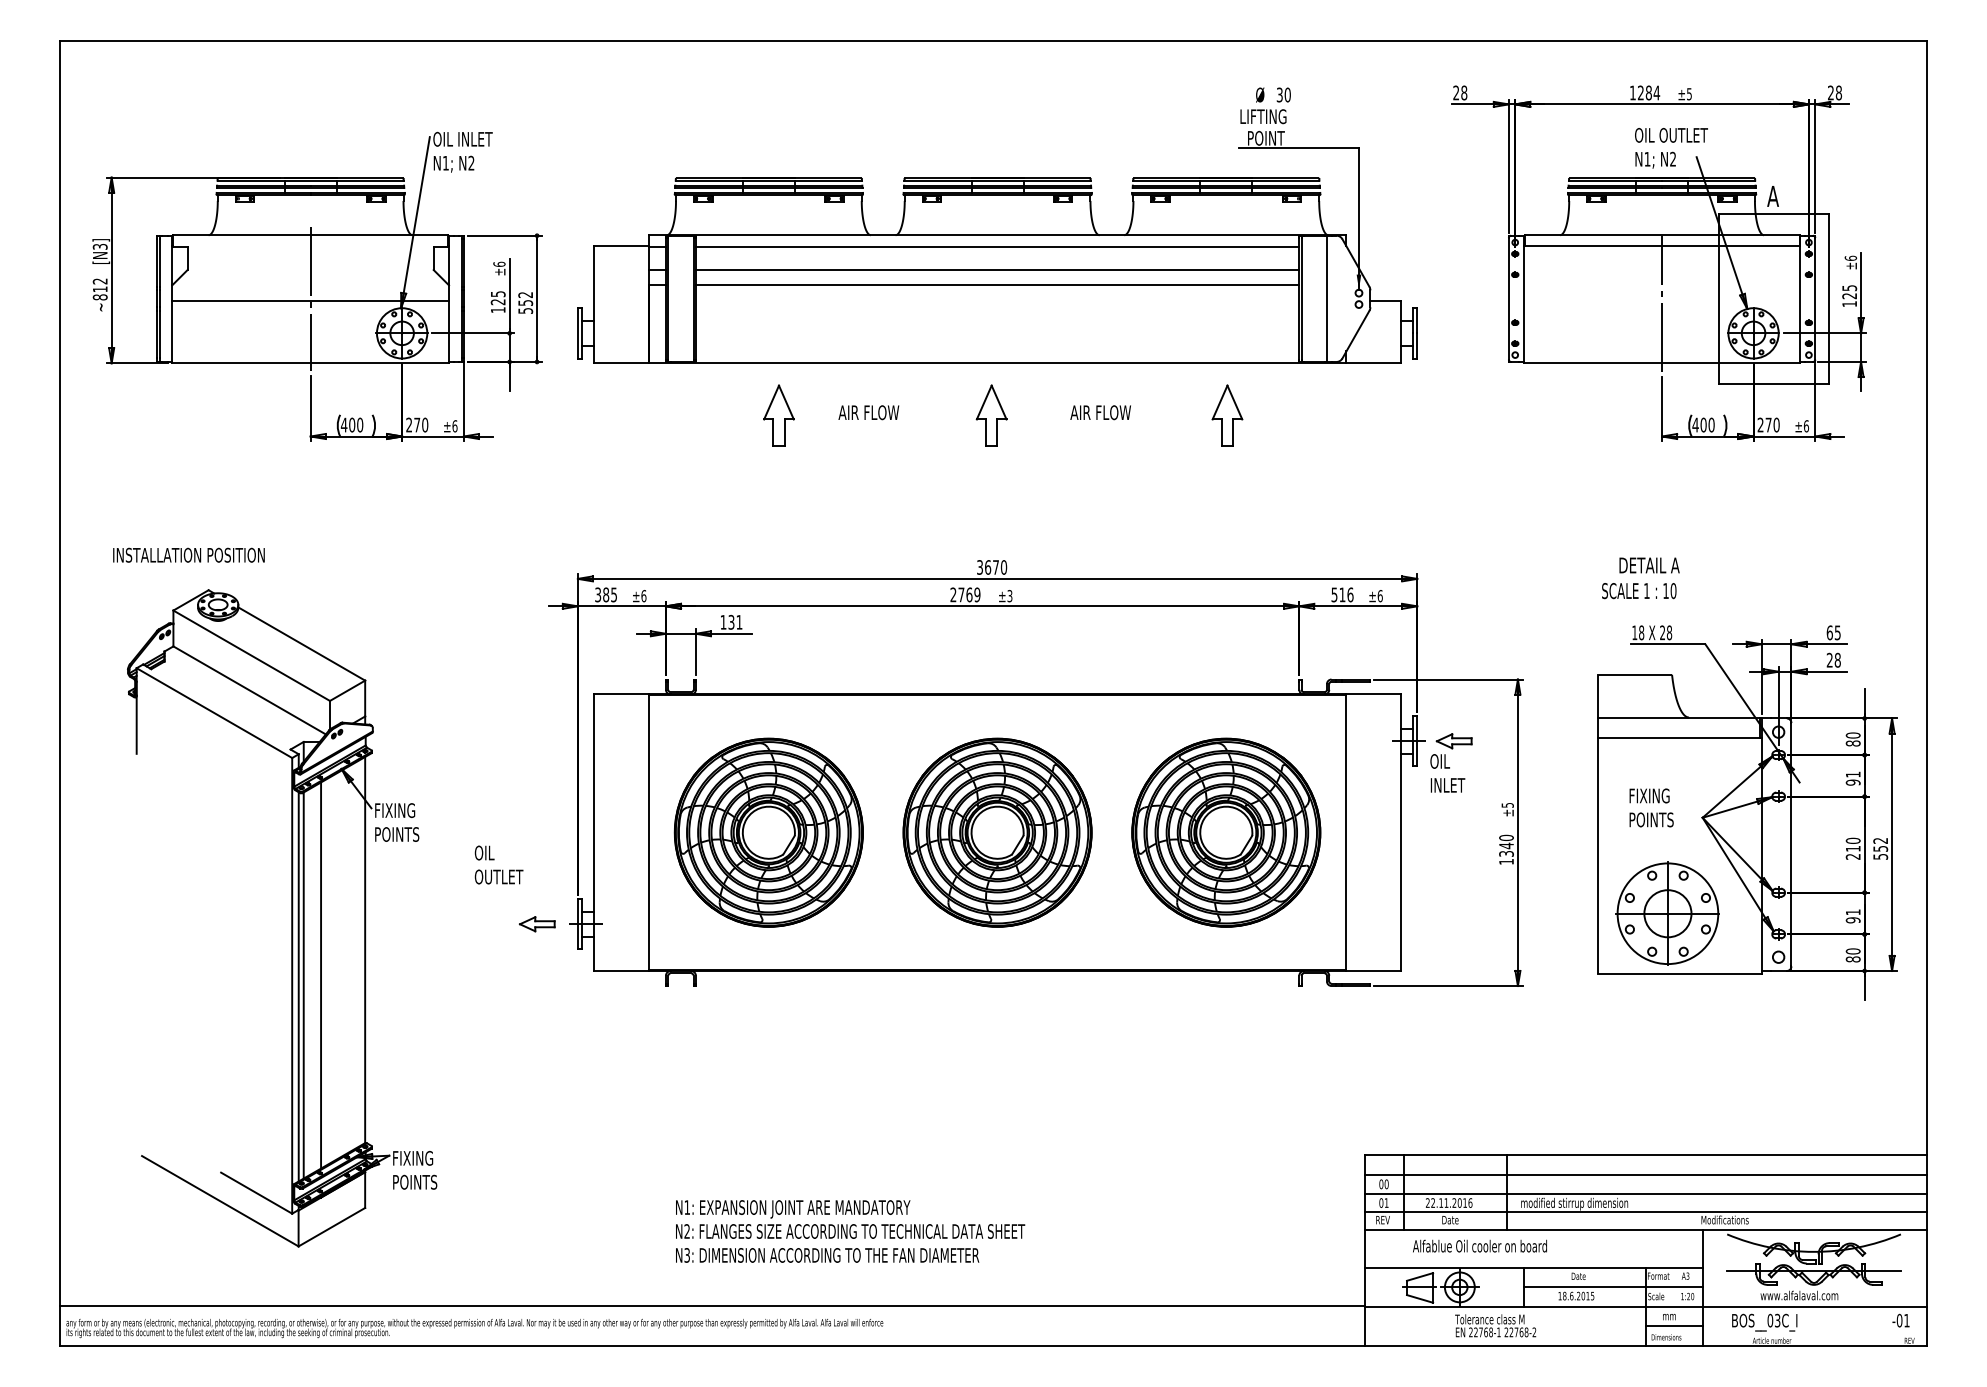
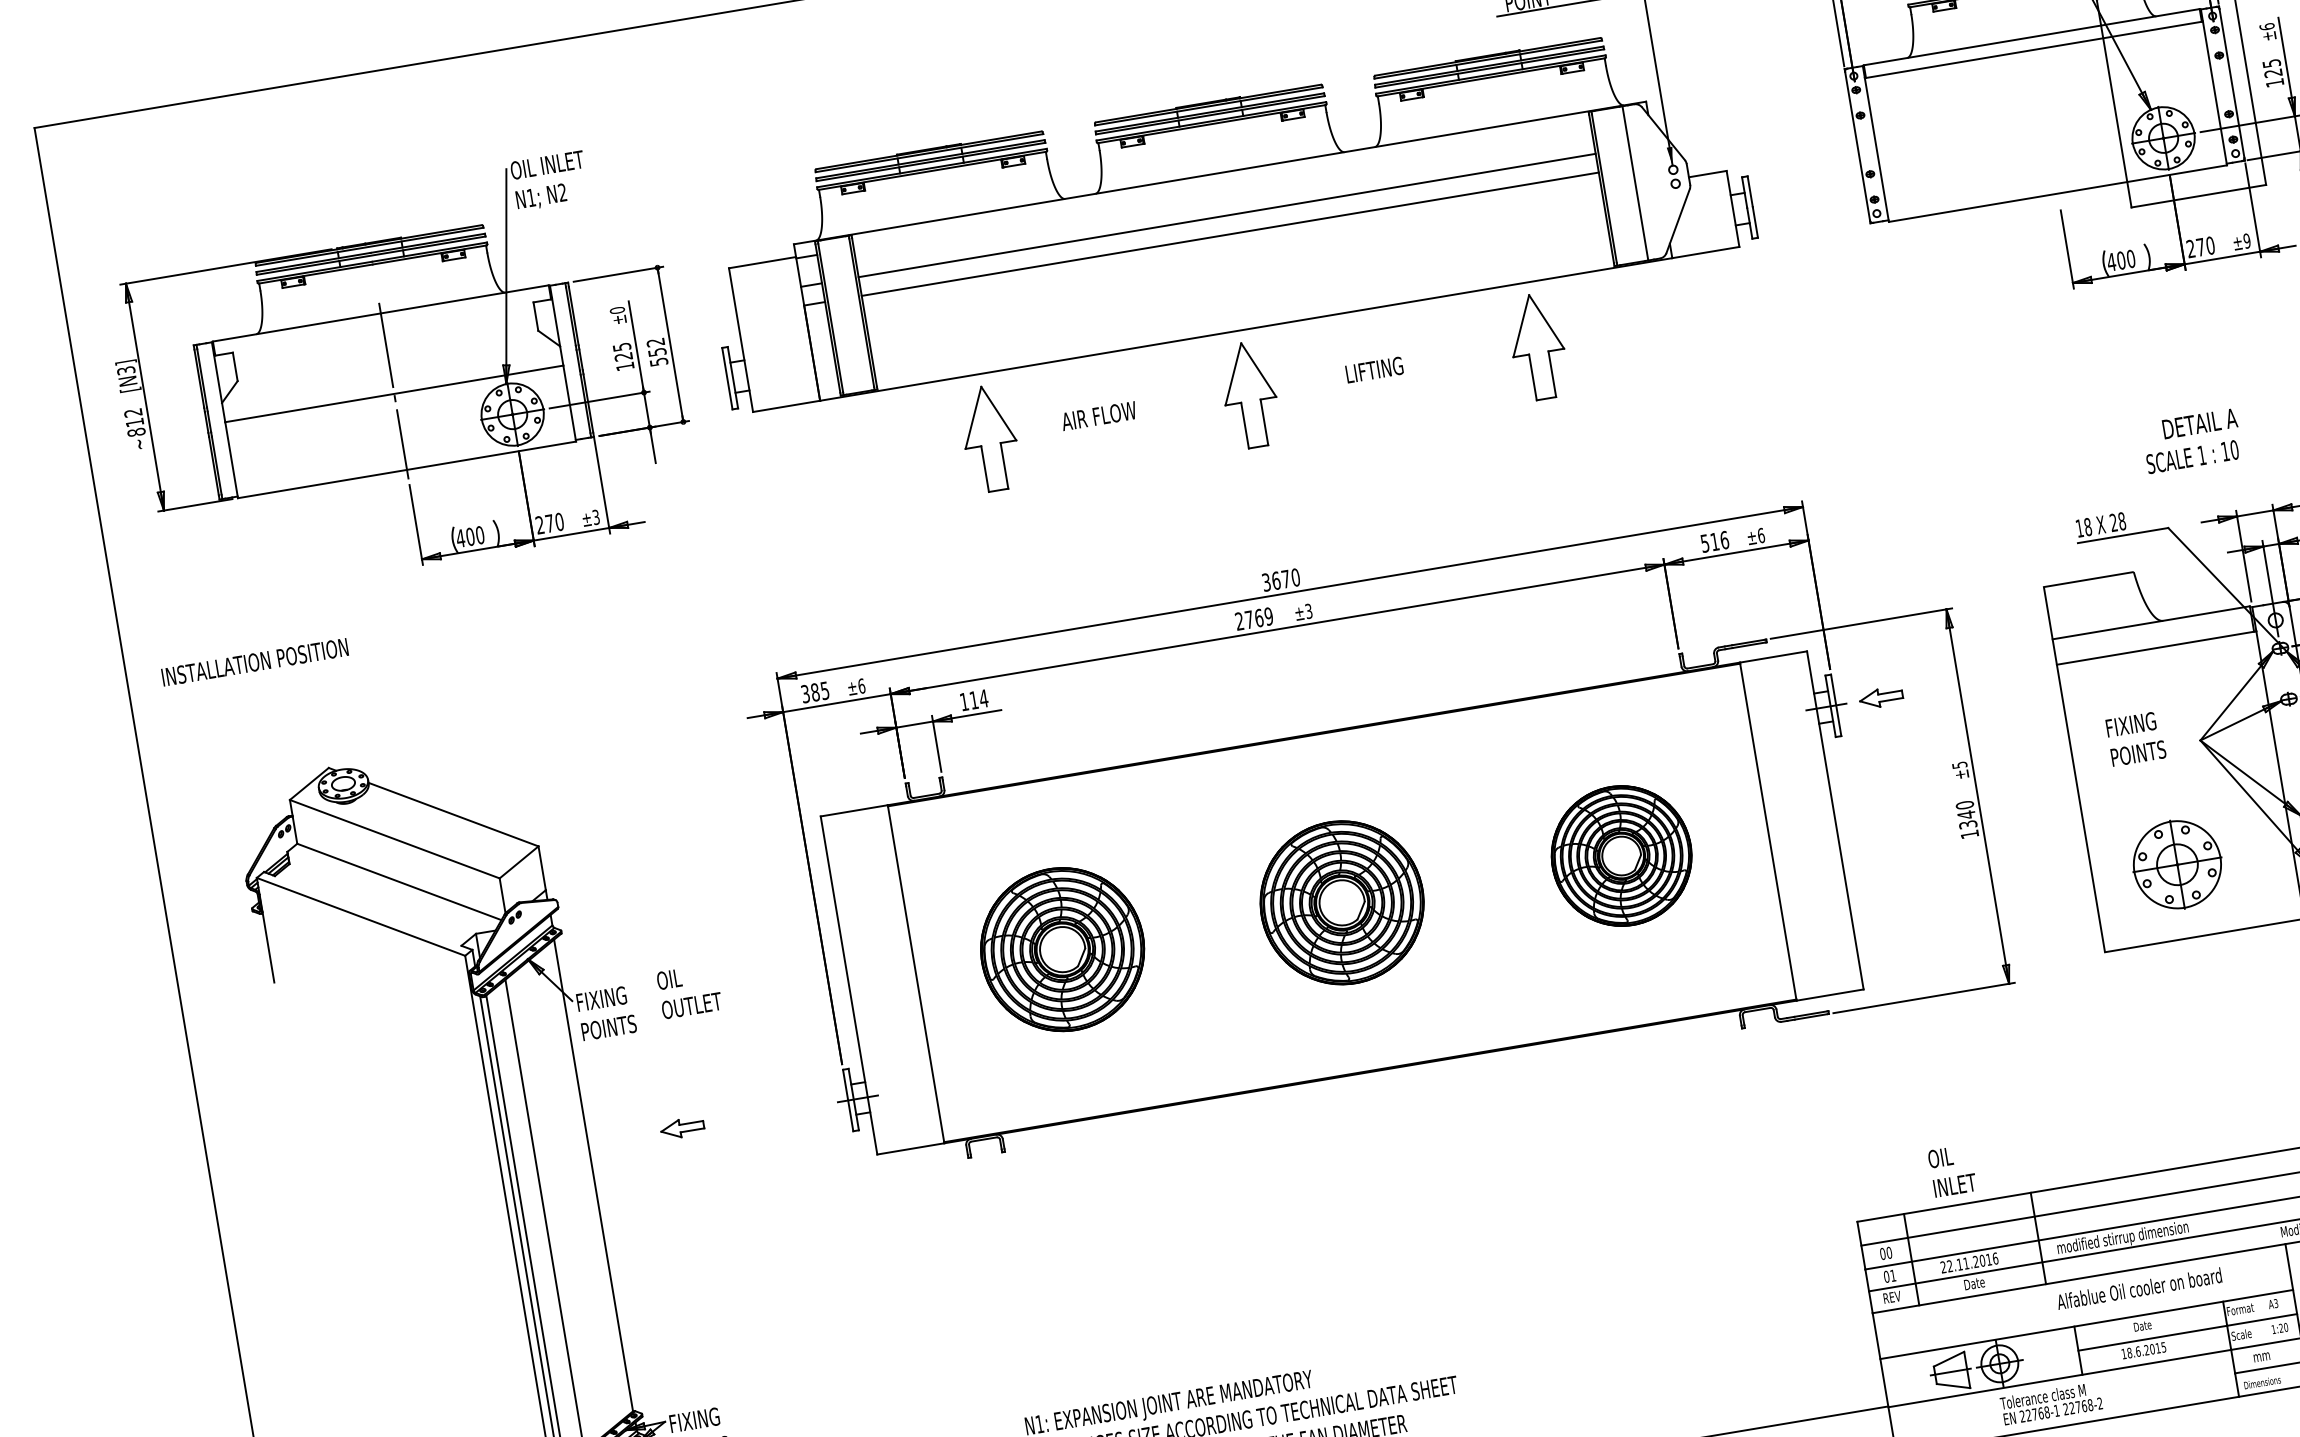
line: (997, 246) -> (1222, 186), removed
text: (499, 263) -> (617, 309), ±6 -> ±0
line: (1662, 304) -> (2046, 121), removed
text: (1100, 412) -> (1381, 368), AIR FLOW -> LIFTING
part: (778, 415) -> (989, 438), size x1.4
part: (991, 415) -> (1249, 394), size x1.4
part: (1227, 415) -> (1537, 346), size x1.4
text: (454, 426) -> (595, 517), ±6 -> ±3
text: (1806, 426) -> (2247, 241), ±6 -> ±9
text: (188, 554) -> (254, 661), moved
text: (1640, 578) -> (2191, 441), moved
text: (735, 621) -> (978, 698), 131 -> 114
text: (1447, 773) -> (1952, 1171), moved
part: (768, 832) -> (1062, 949), size x0.7
part: (997, 832) -> (1342, 902), size x0.7
part: (1226, 832) -> (1621, 855), size x0.6
text: (498, 864) -> (688, 990), moved
part: (1667, 913) -> (2177, 864), size x0.7
part: (536, 924) -> (681, 1128), moved
text: (1479, 1245) -> (2138, 1287), moved

